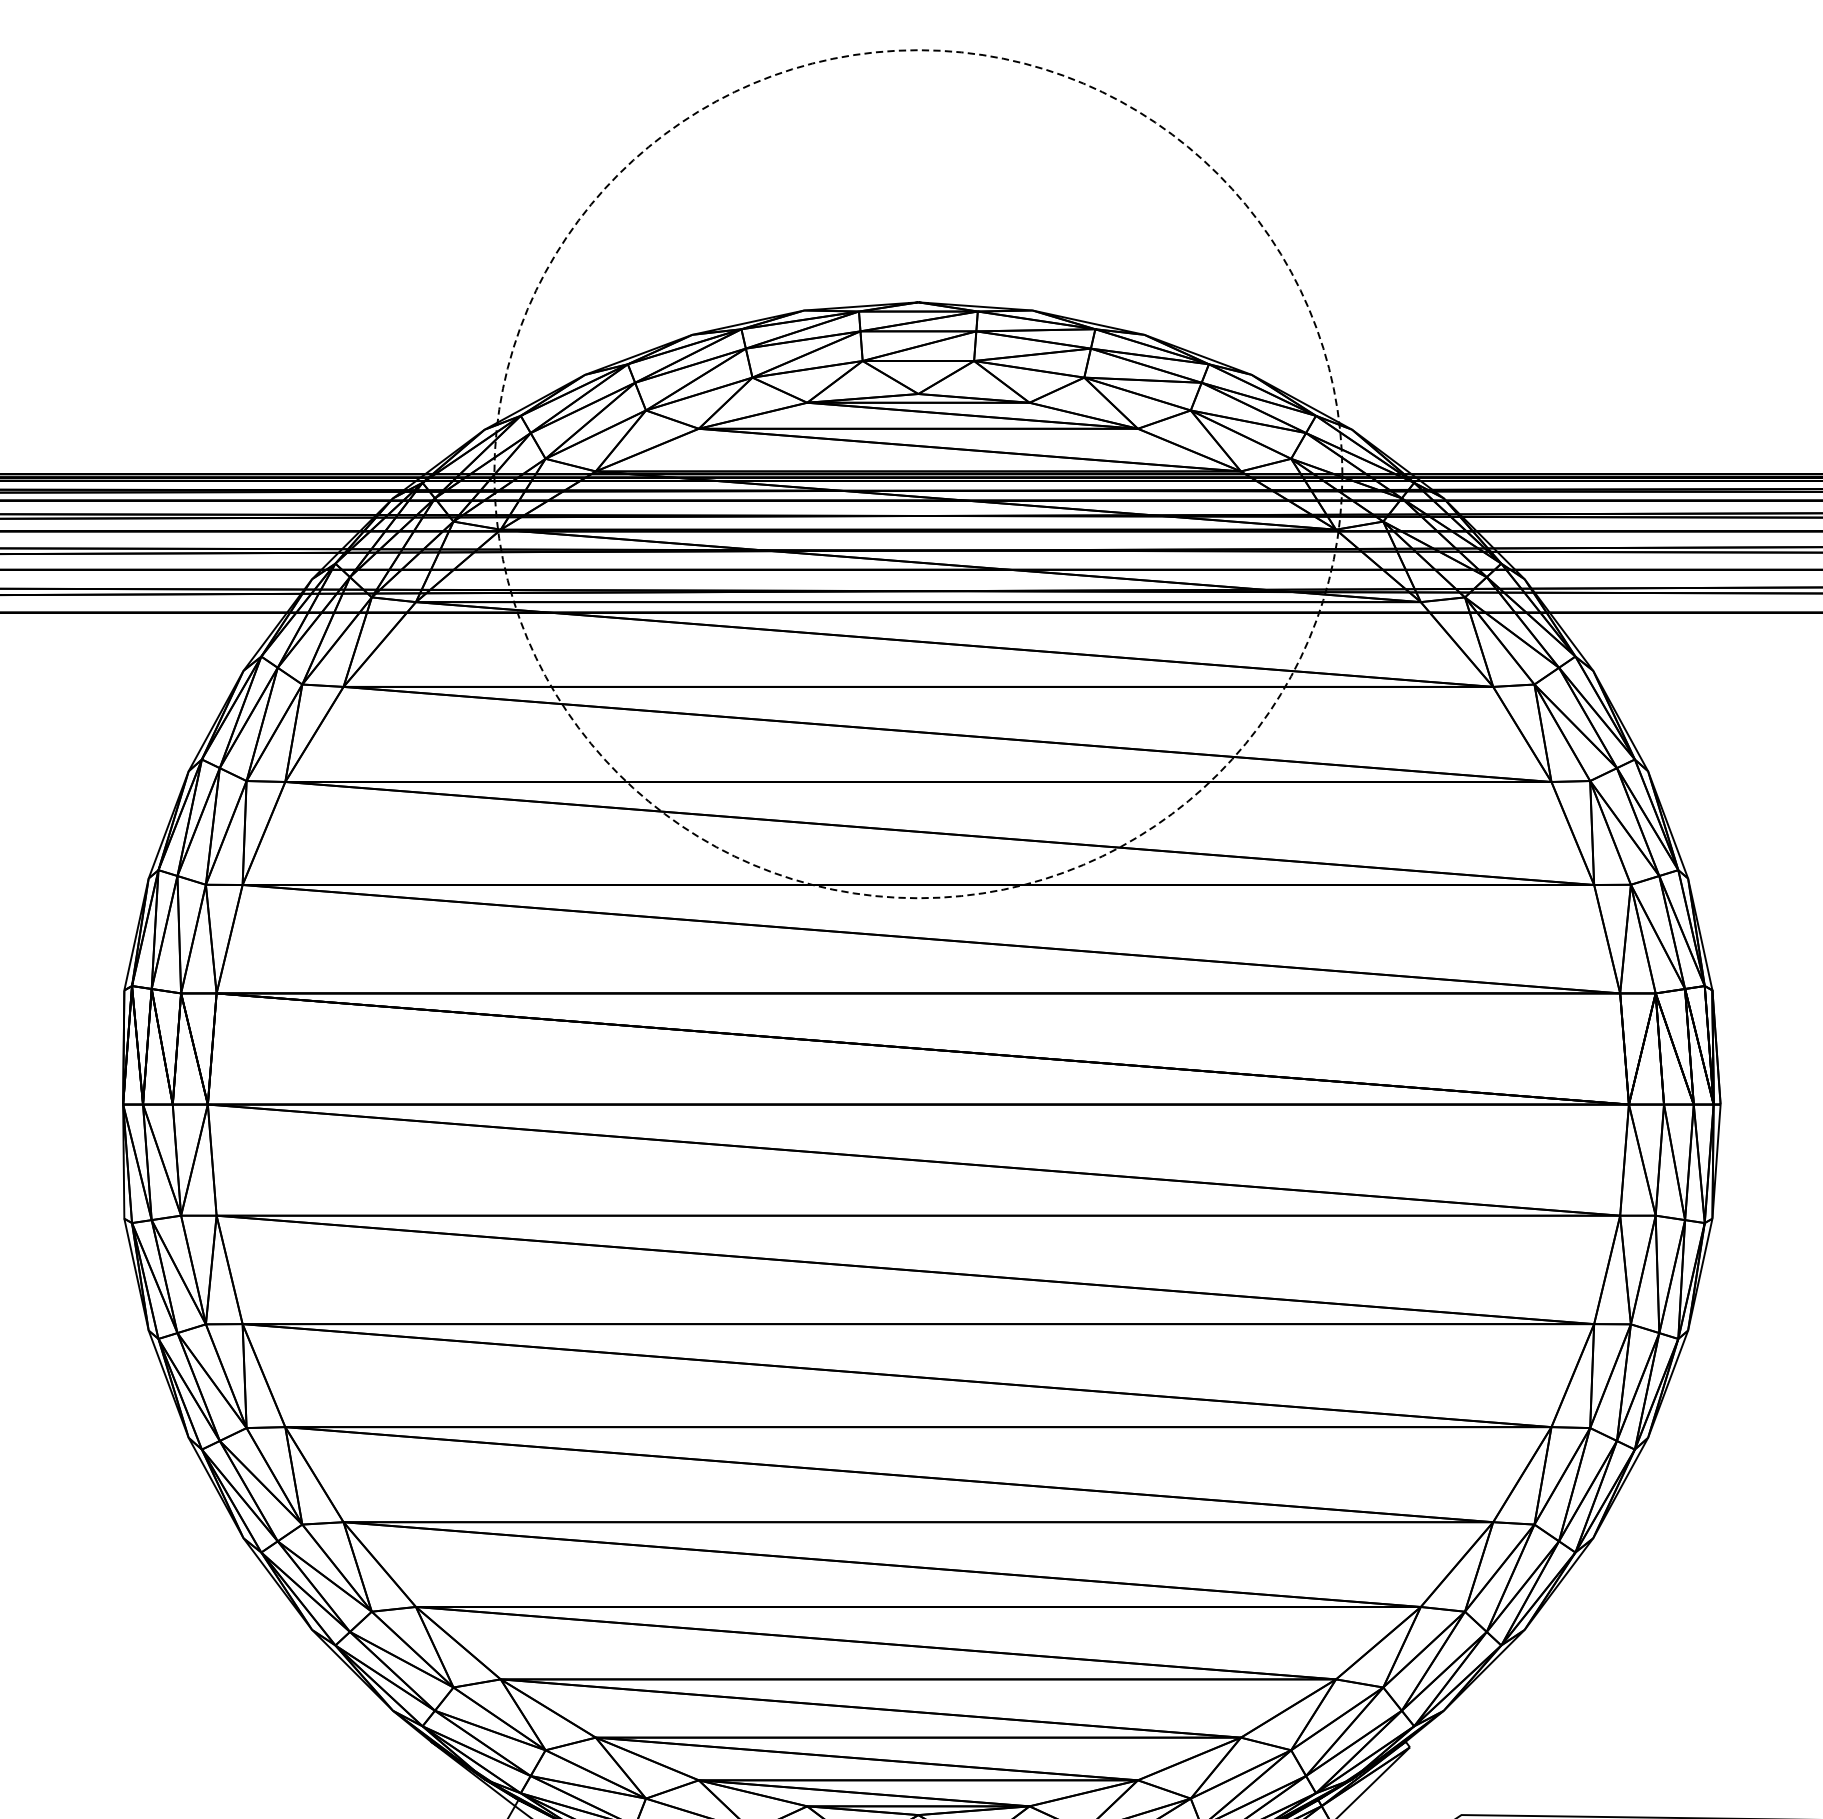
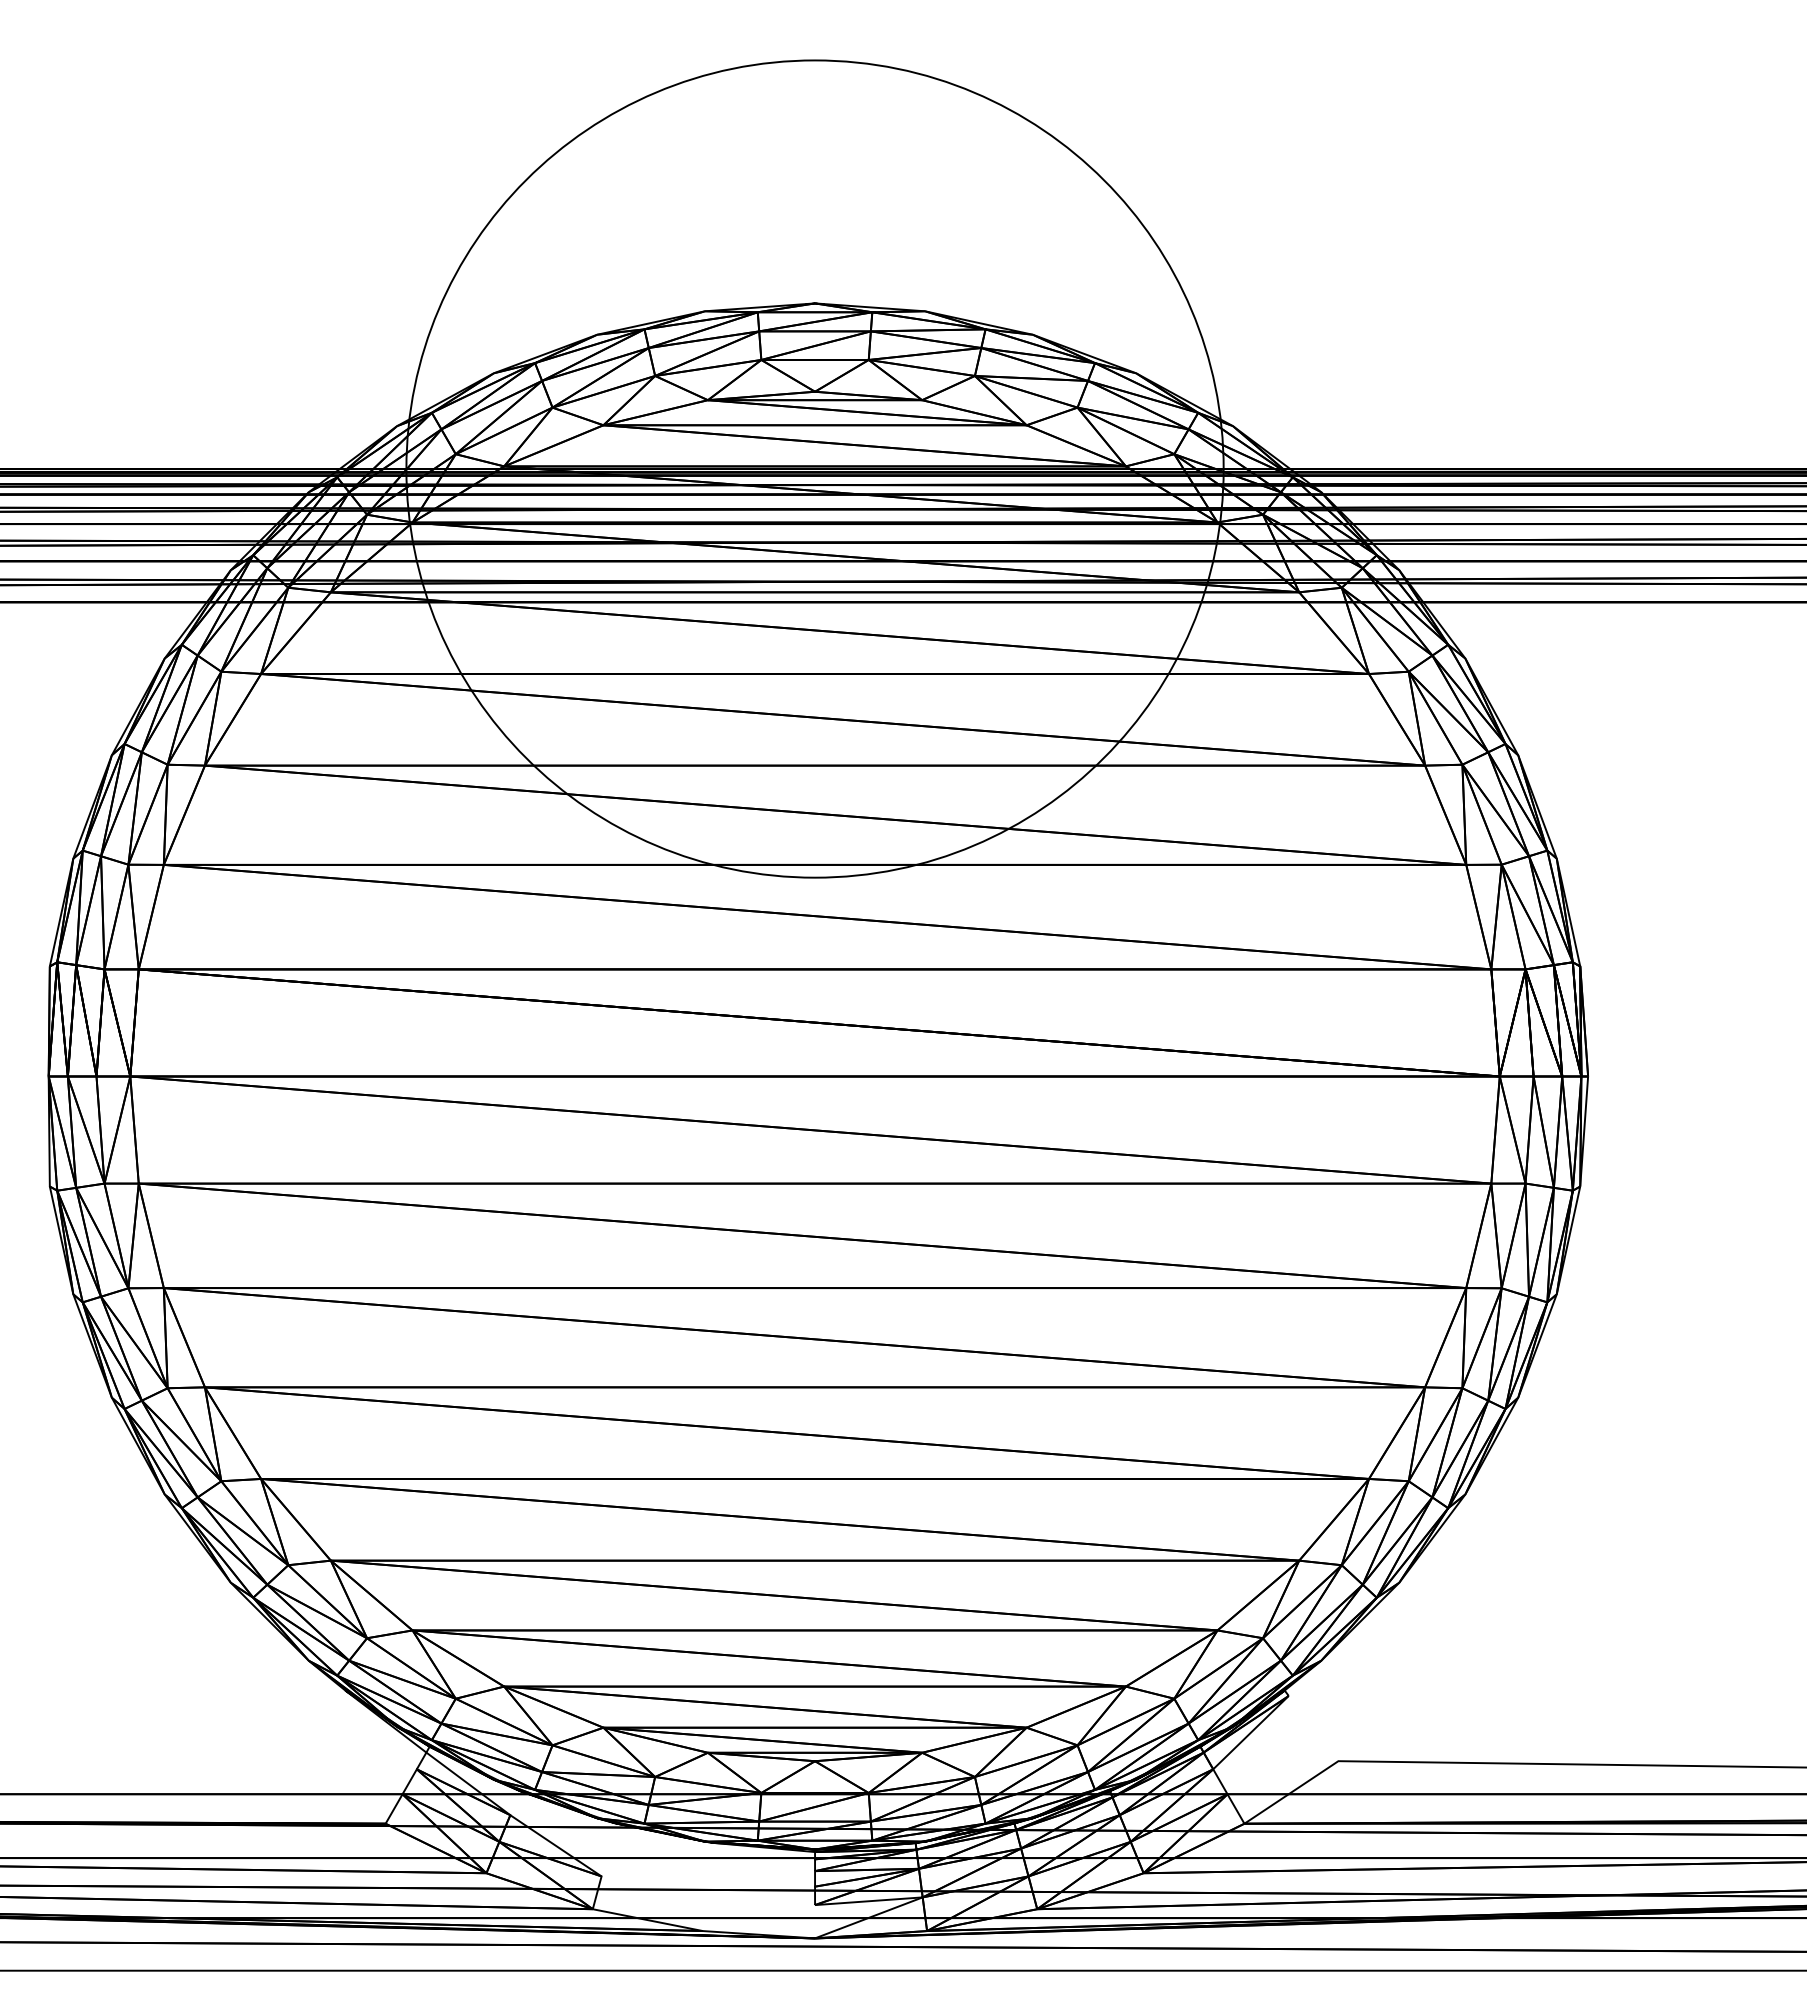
circle: (917, 473) -> (814, 468), dashed -> solid

